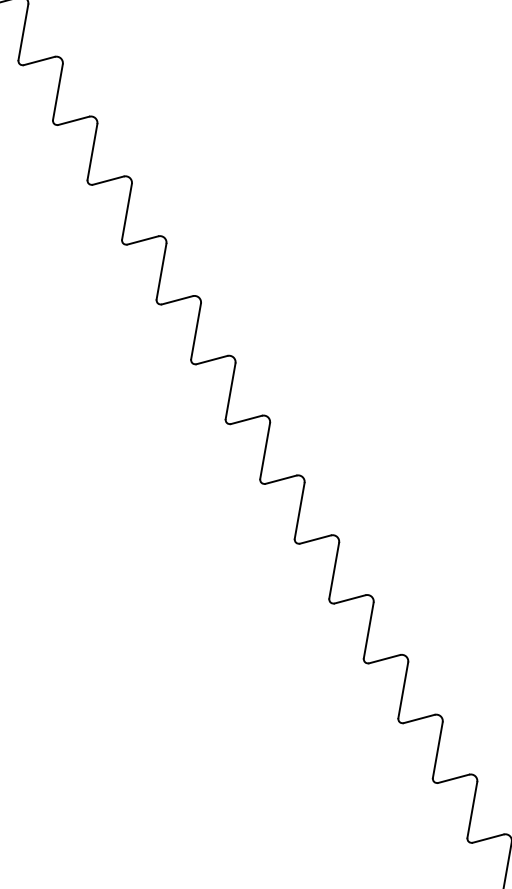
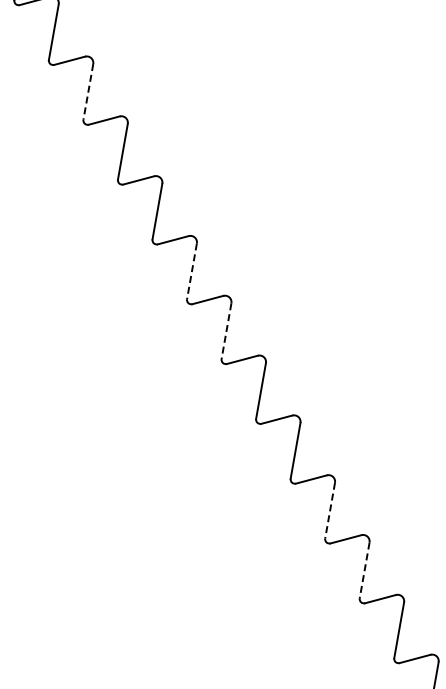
line: (126, 212) -> (87, 92), solid -> dashed
line: (230, 391) -> (191, 271), solid -> dashed
line: (265, 451) -> (226, 331), solid -> dashed
line: (368, 630) -> (329, 510), solid -> dashed
line: (403, 690) -> (364, 570), solid -> dashed

